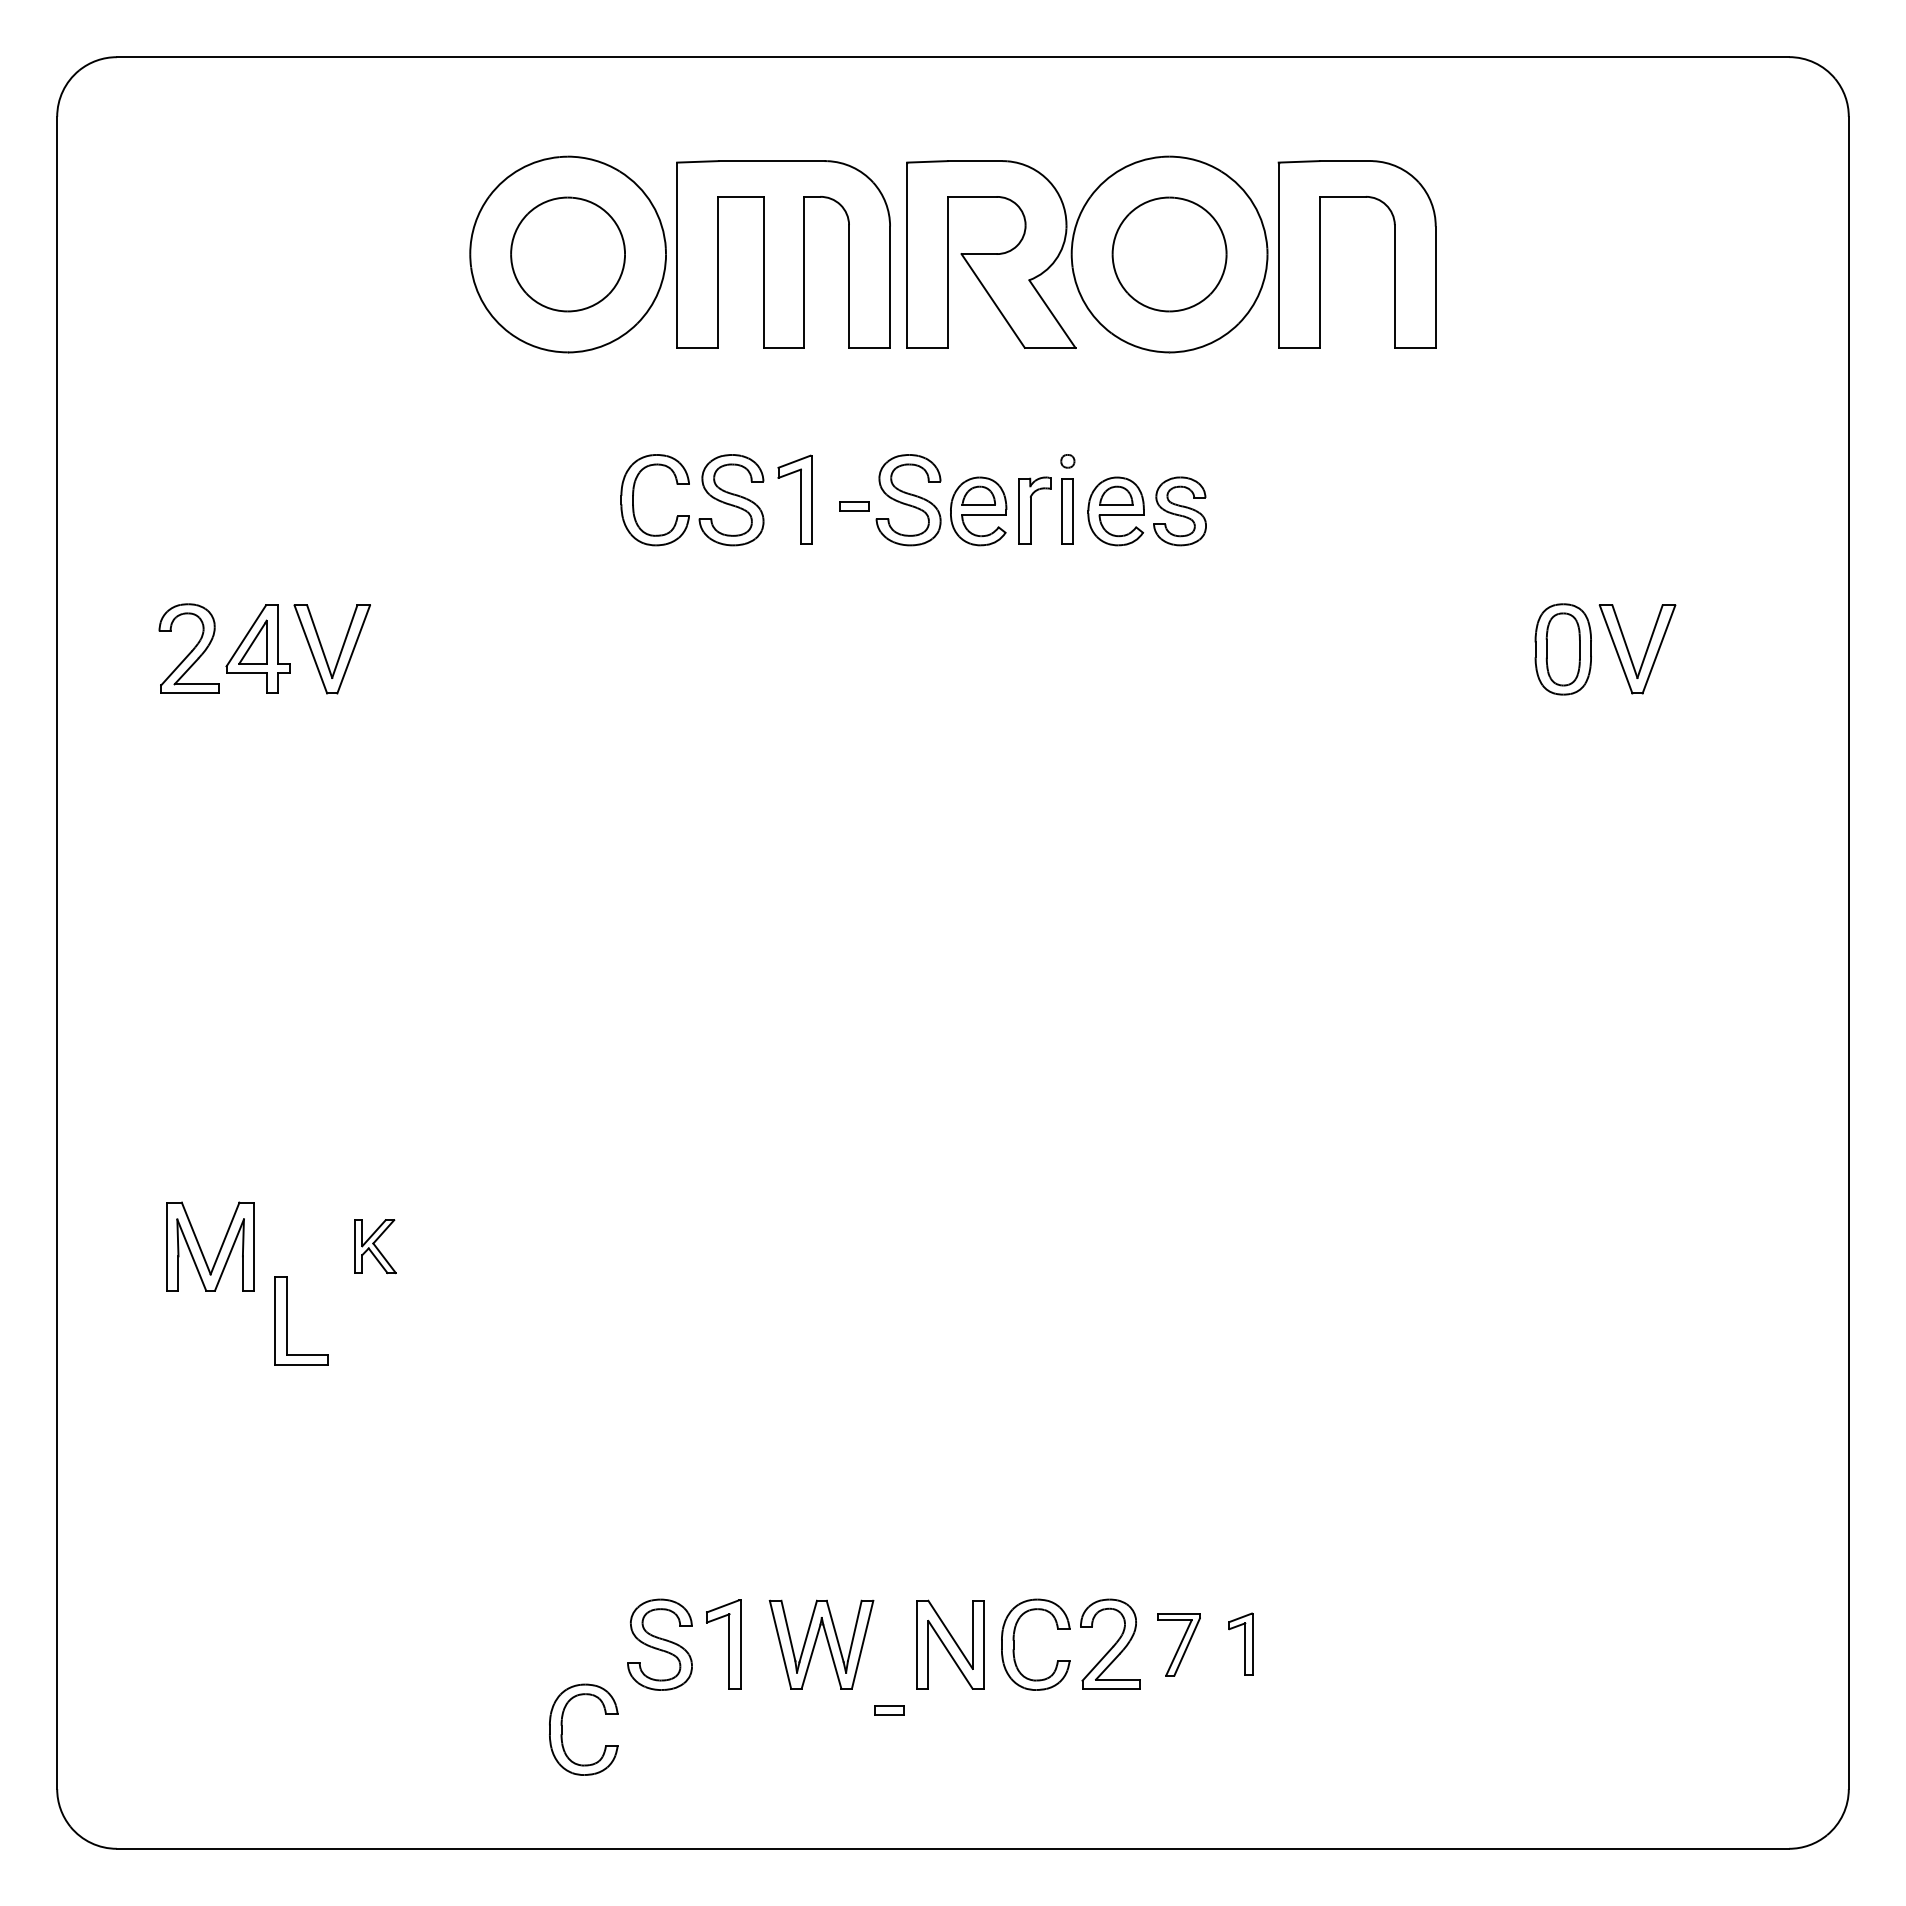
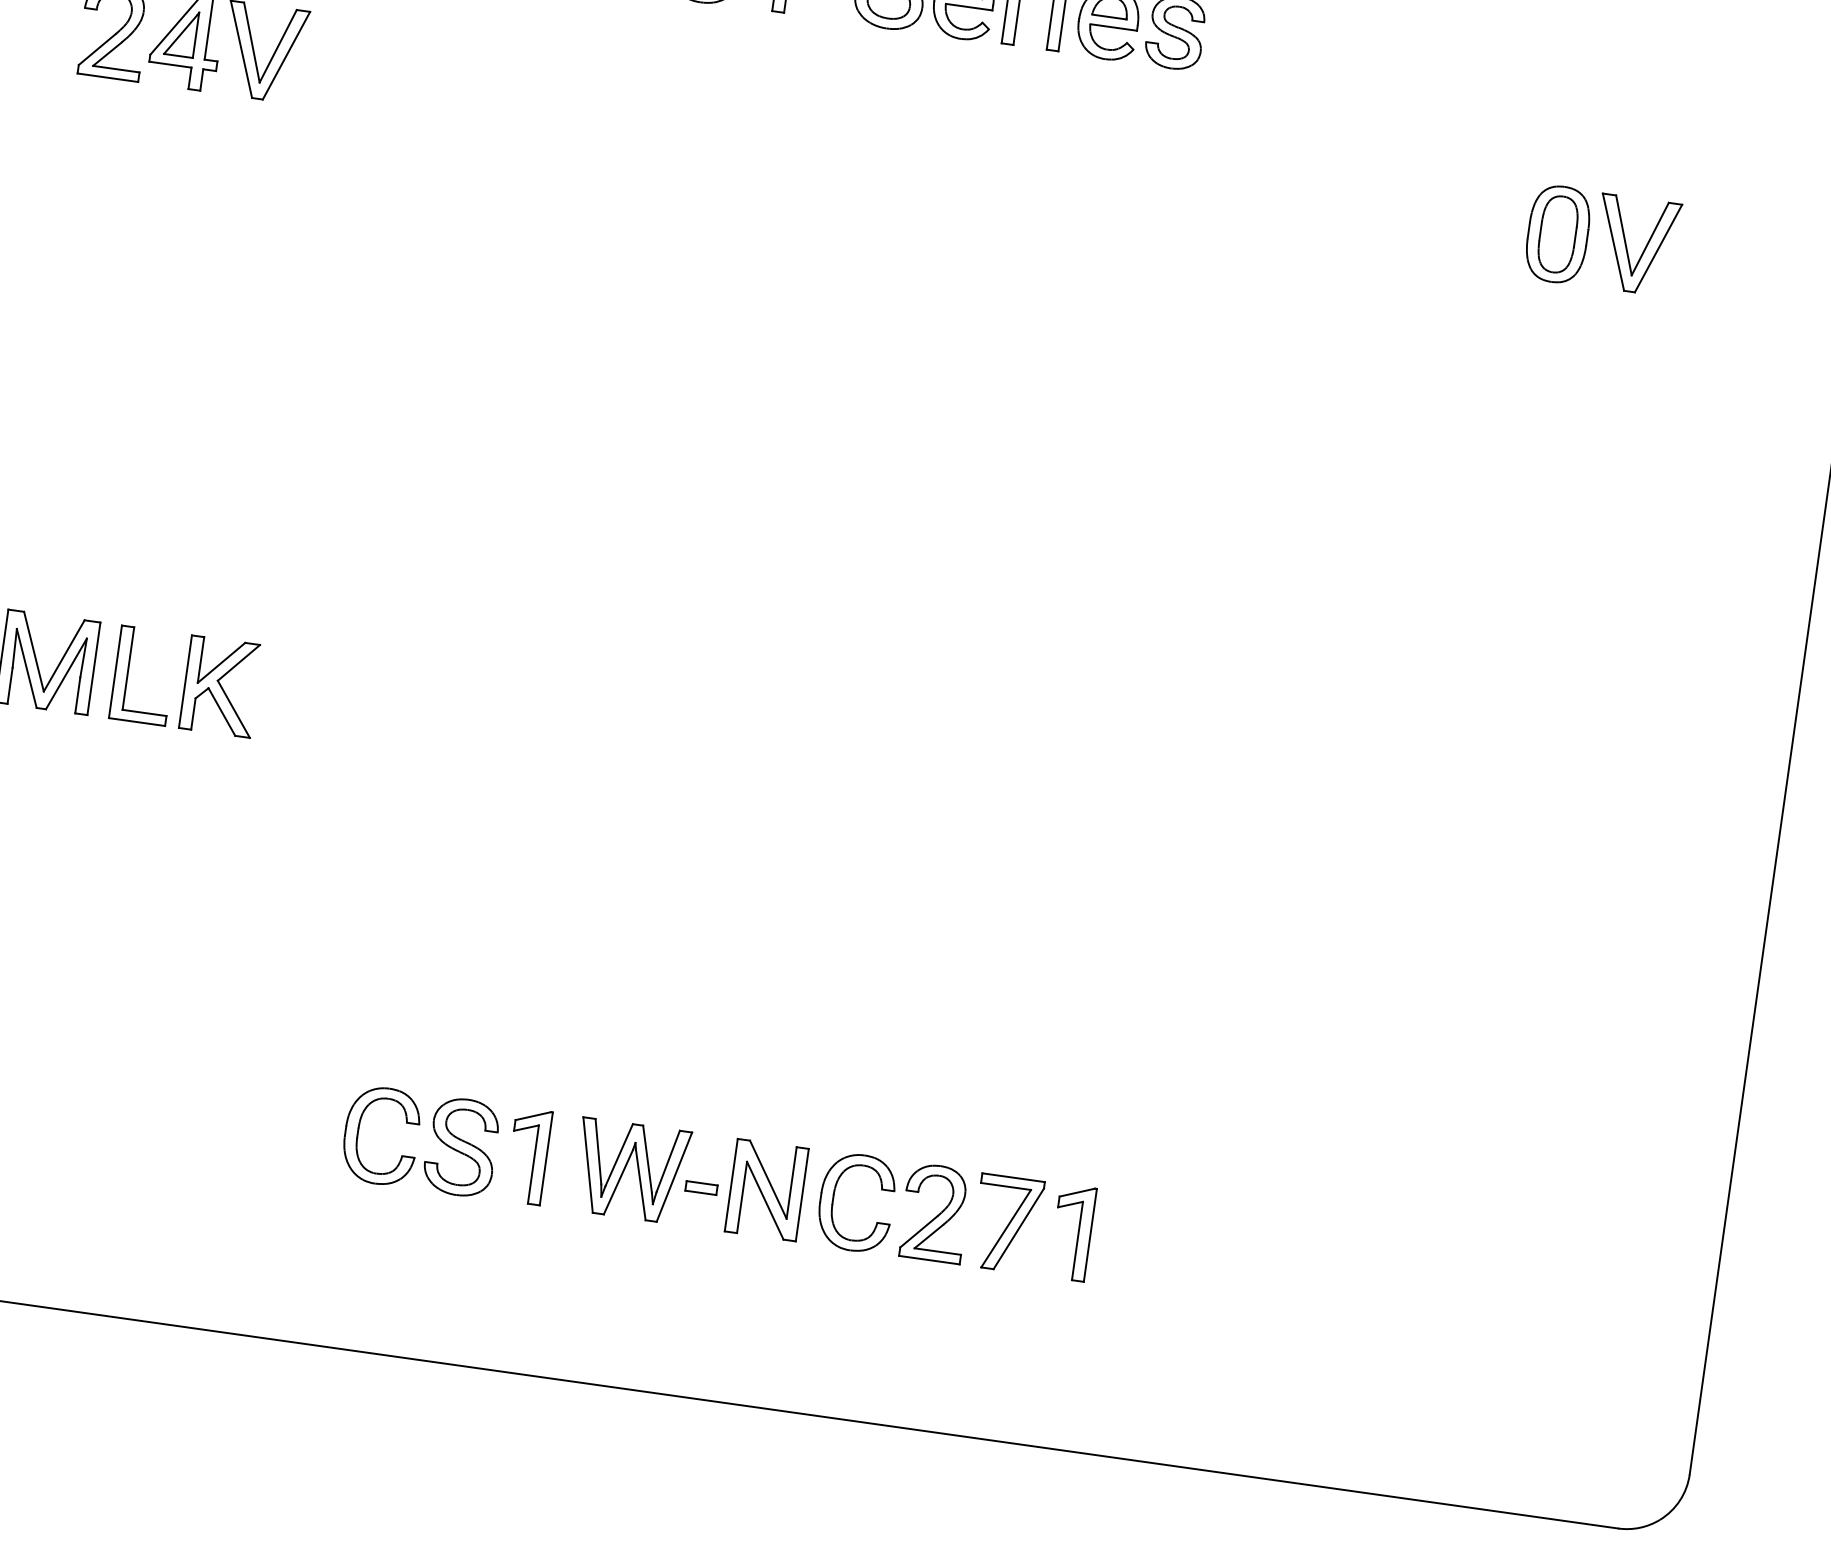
part: (375, 1246) -> (221, 686), size x1.67
part: (287, 1320) -> (128, 673), moved
part: (1178, 1644) -> (1006, 1223), size x1.43
part: (1240, 1644) -> (1071, 1232), size x1.43
part: (889, 1710) -> (701, 1188), moved
part: (562, 1729) -> (358, 1132), moved

